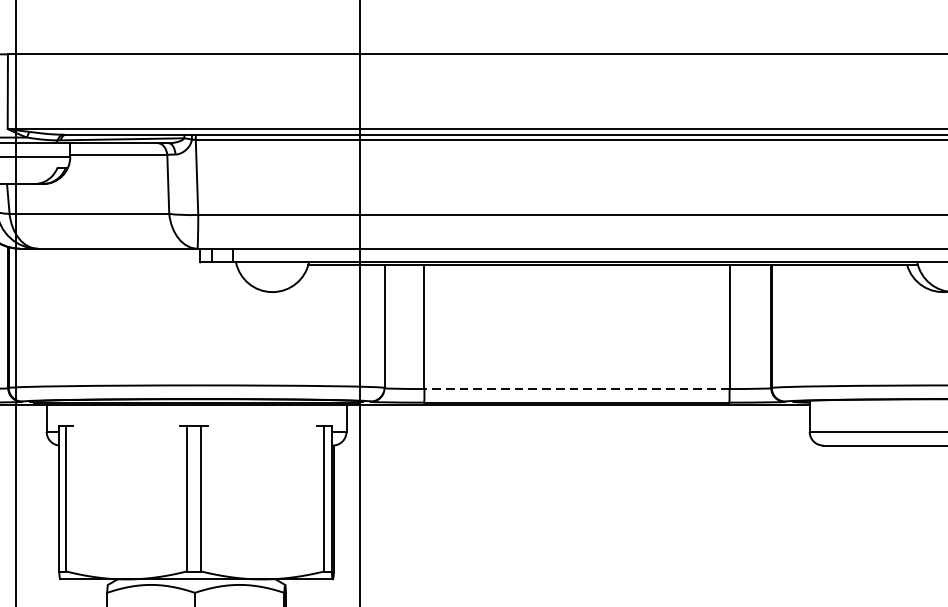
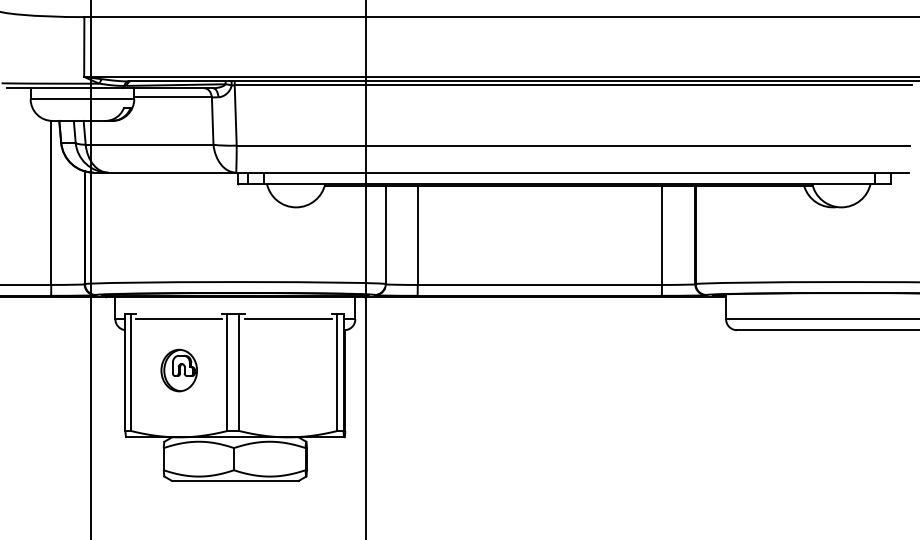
line: (576, 388) -> (539, 284), dashed -> solid
line: (126, 432) -> (179, 319), added
line: (262, 432) -> (288, 319), added
part: (125, 495) -> (178, 370), added

